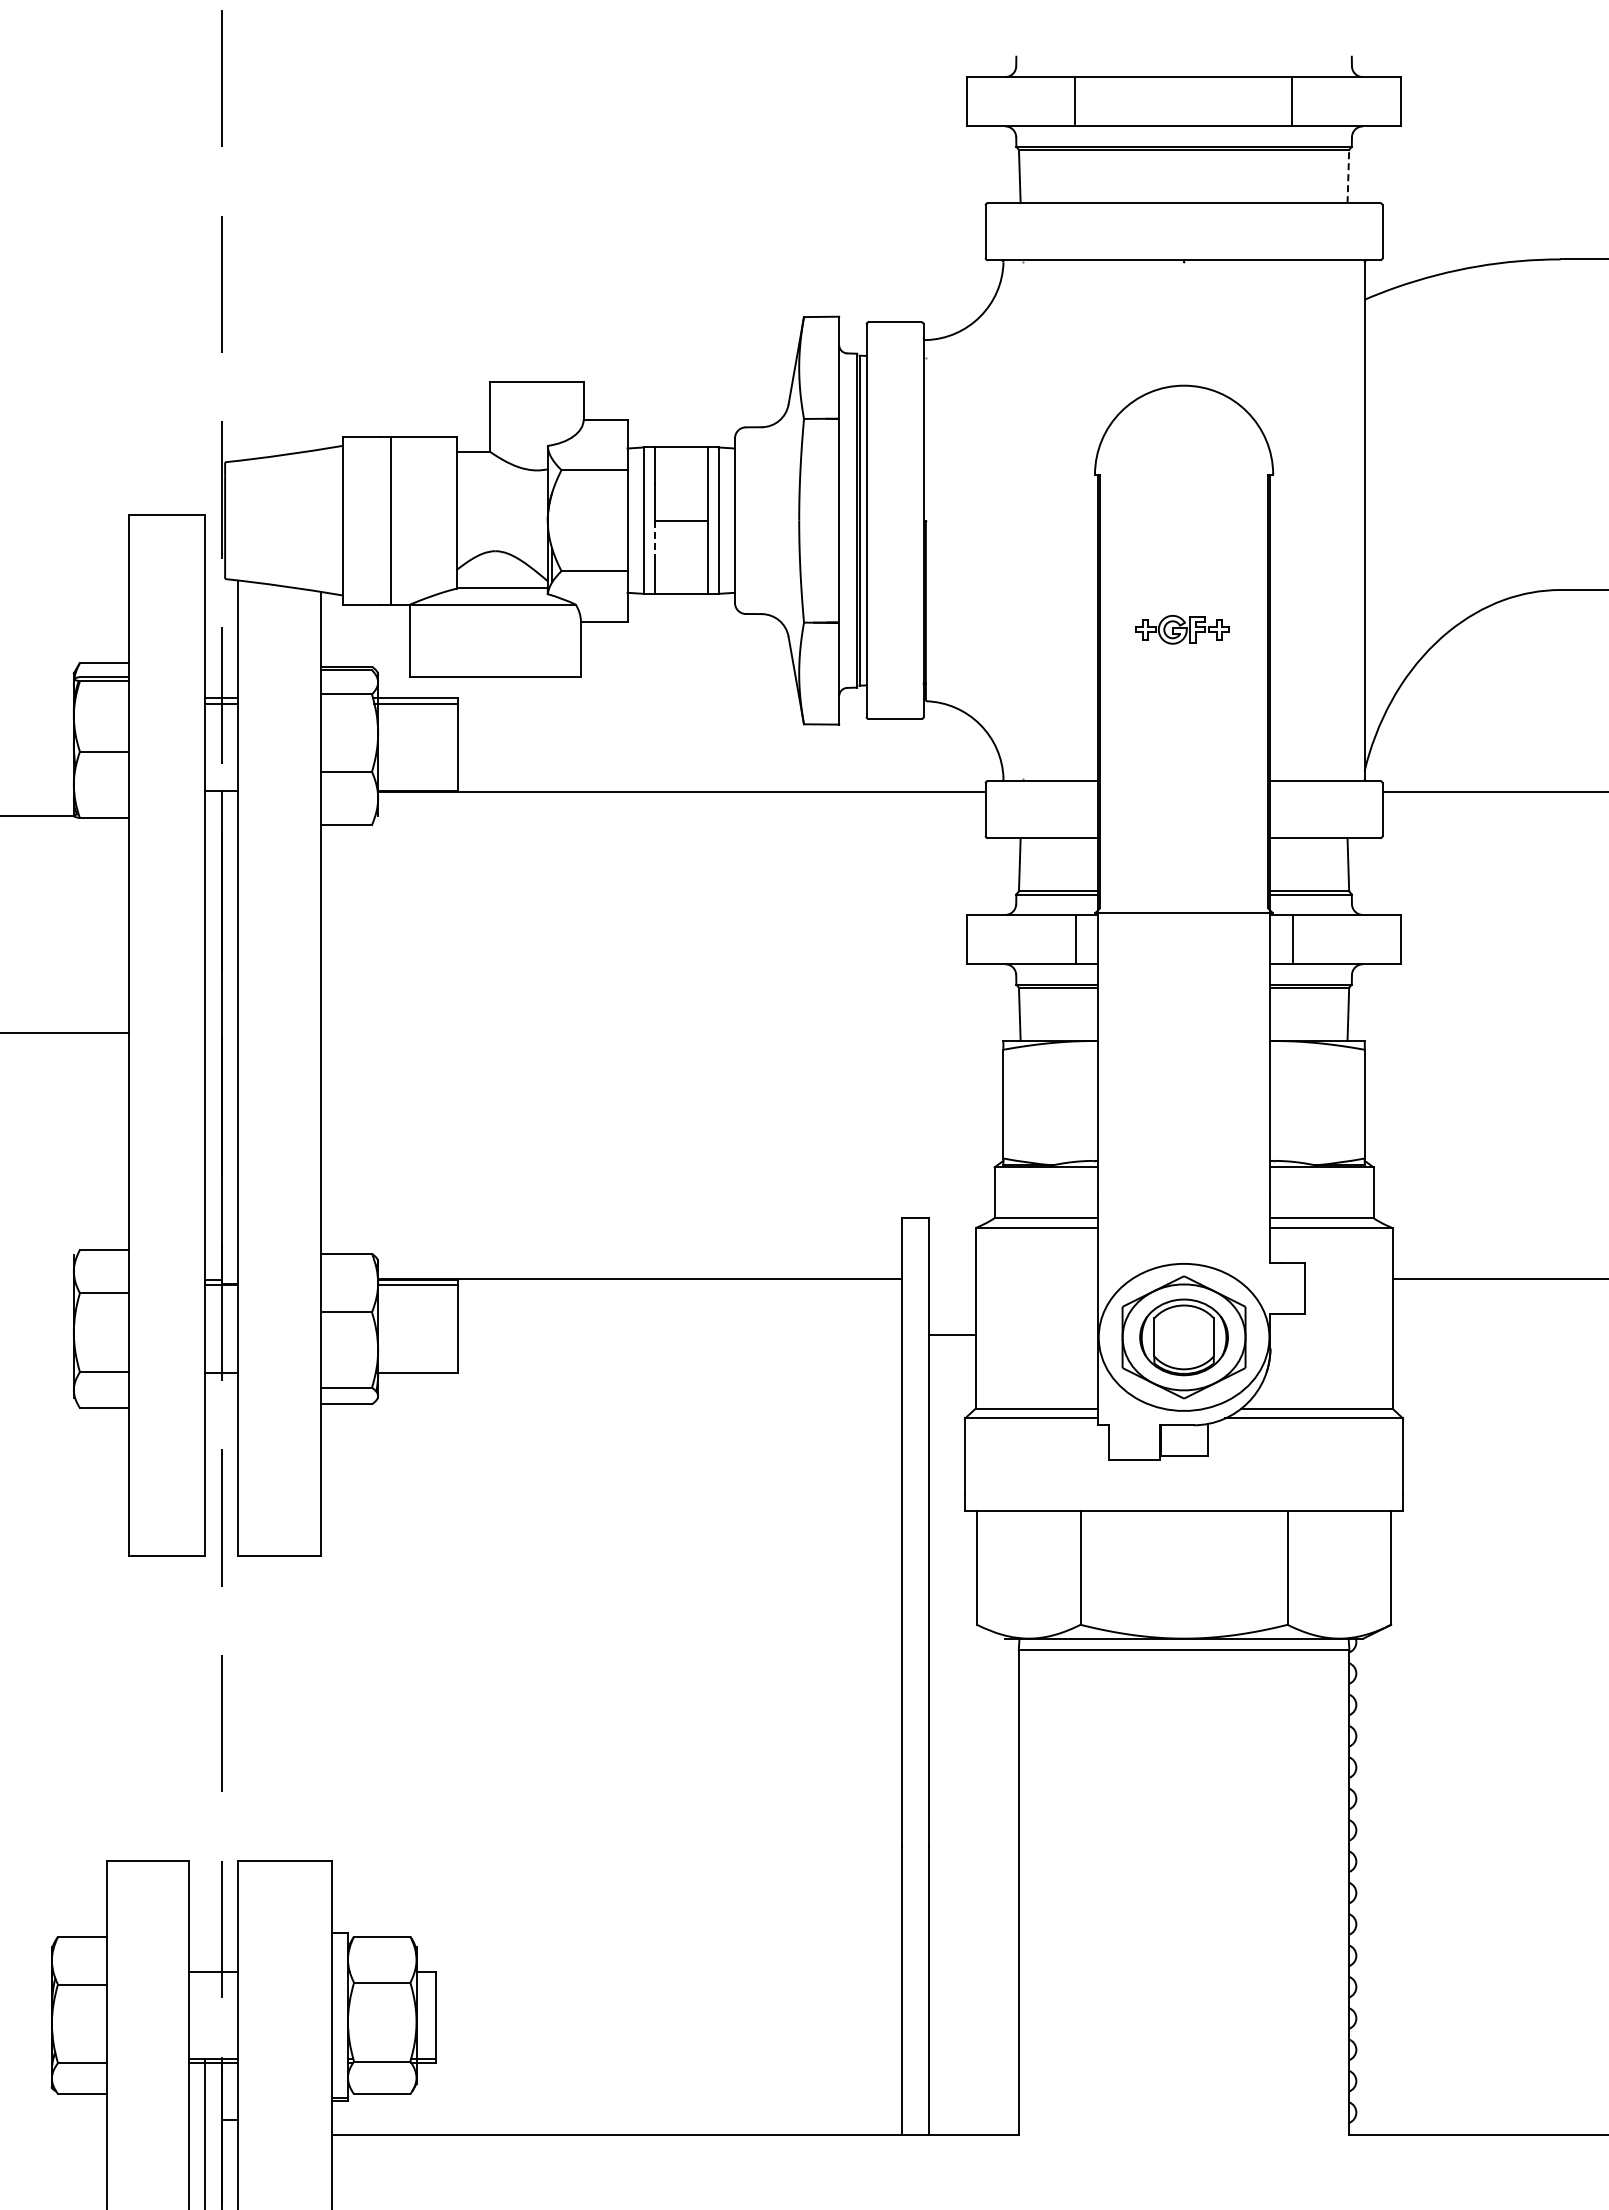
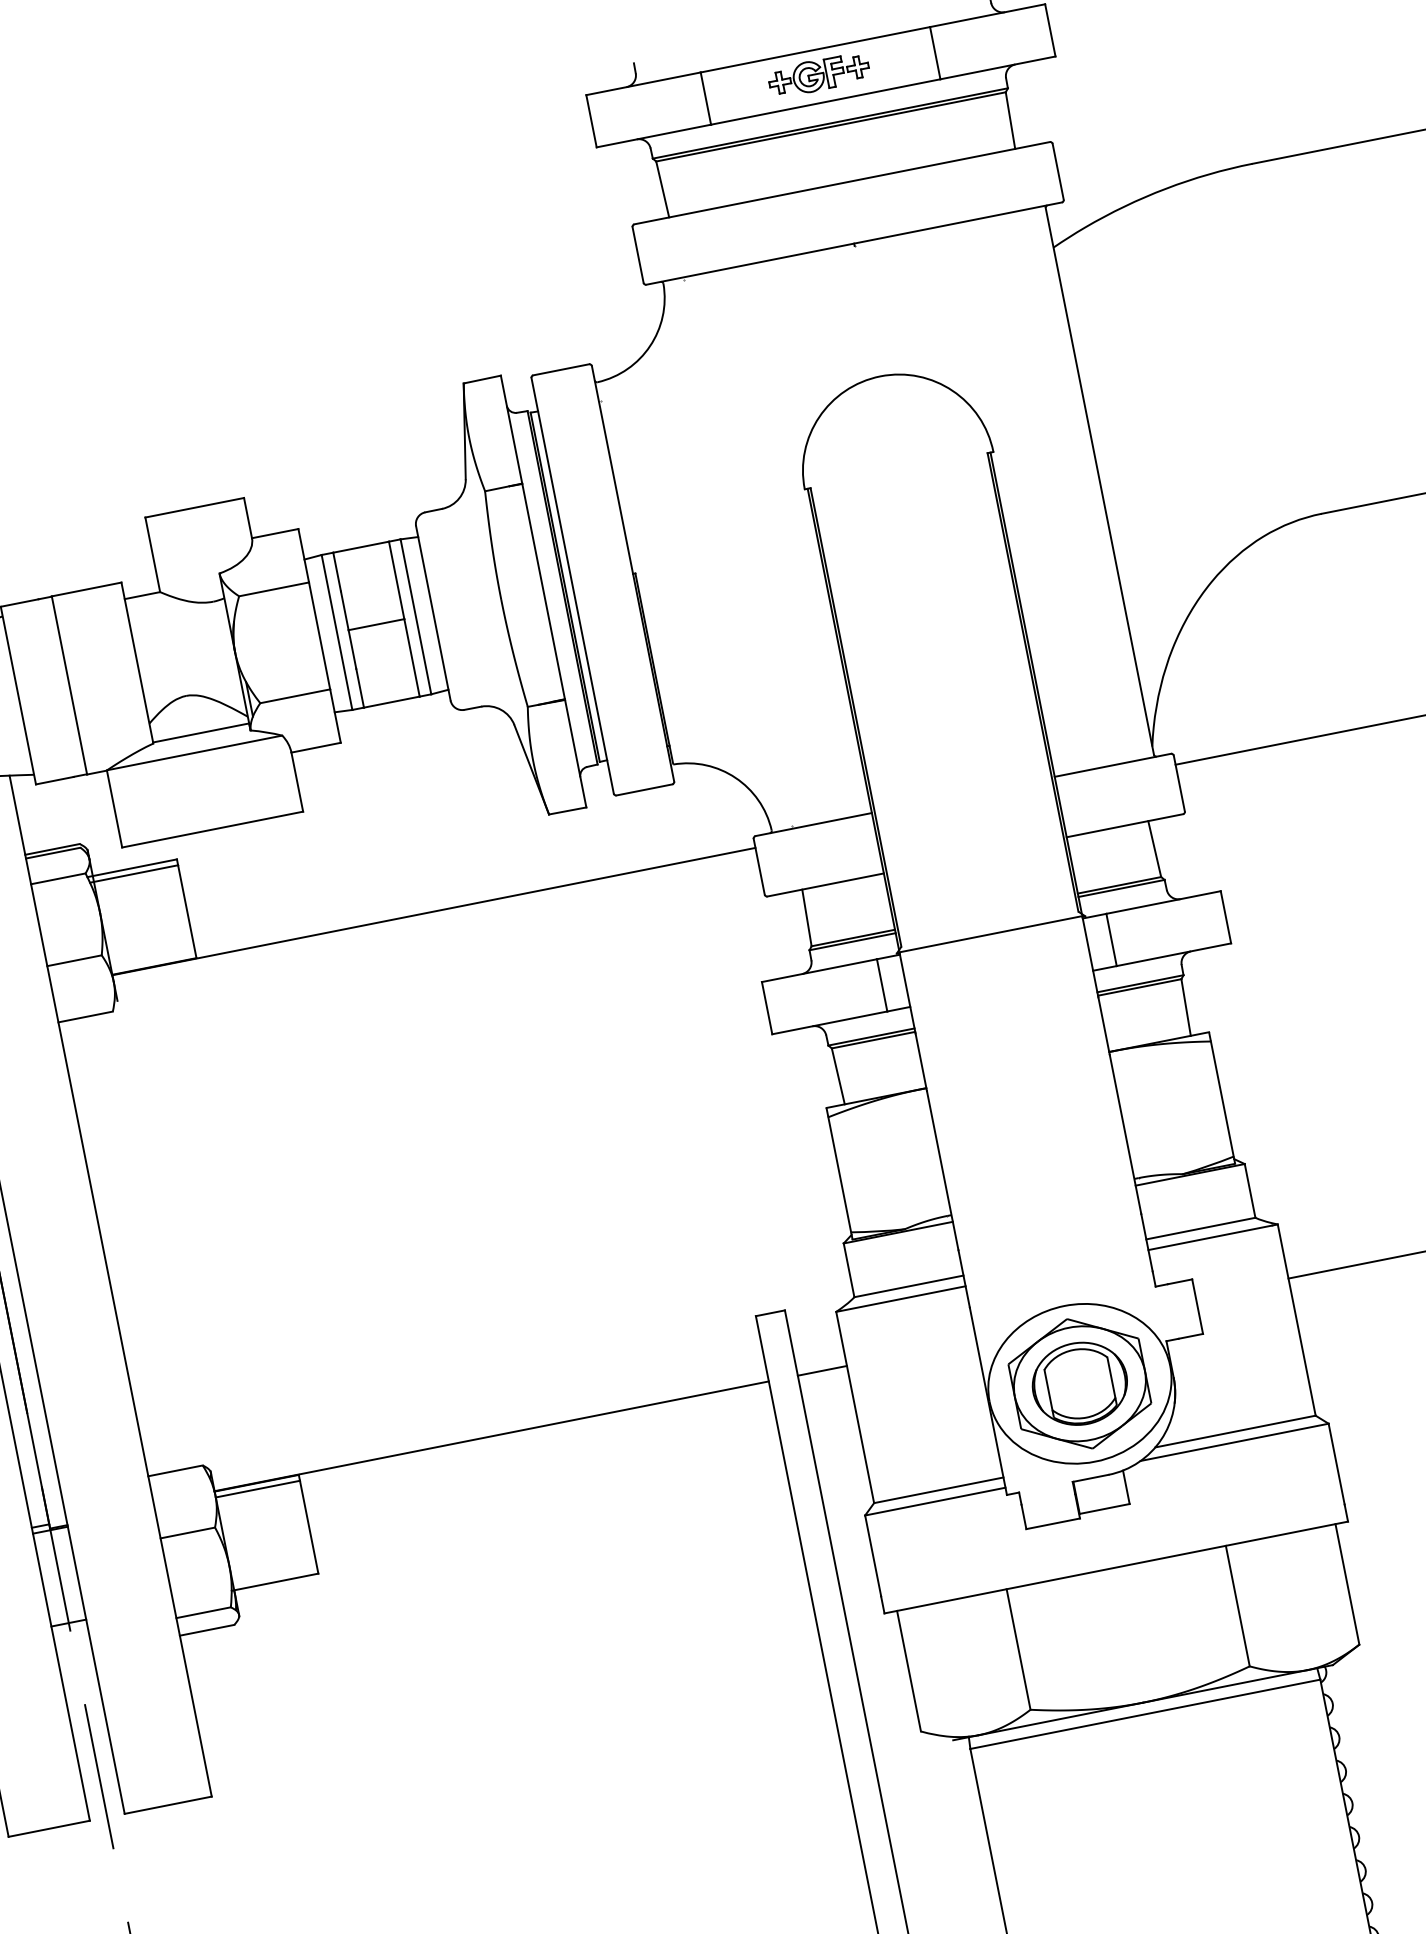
line: (1348, 176) -> (1010, 120), dashed -> solid
line: (654, 539) -> (352, 650), dashed -> solid
part: (1182, 629) -> (818, 74), moved
line: (952, 1335) -> (822, 1371), moved

